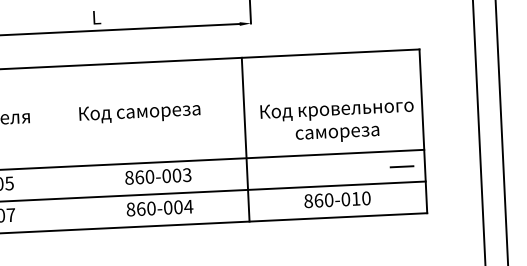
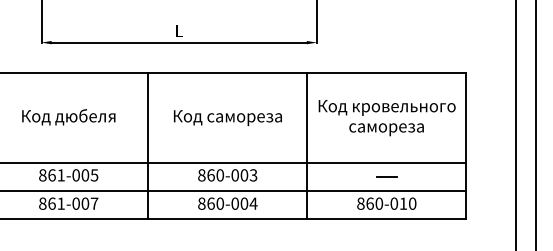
text: (139, 113) -> (227, 118), moved
text: (336, 122) -> (386, 118), moved
line: (68, 147) -> (148, 145), added
line: (401, 166) -> (386, 176), moved

